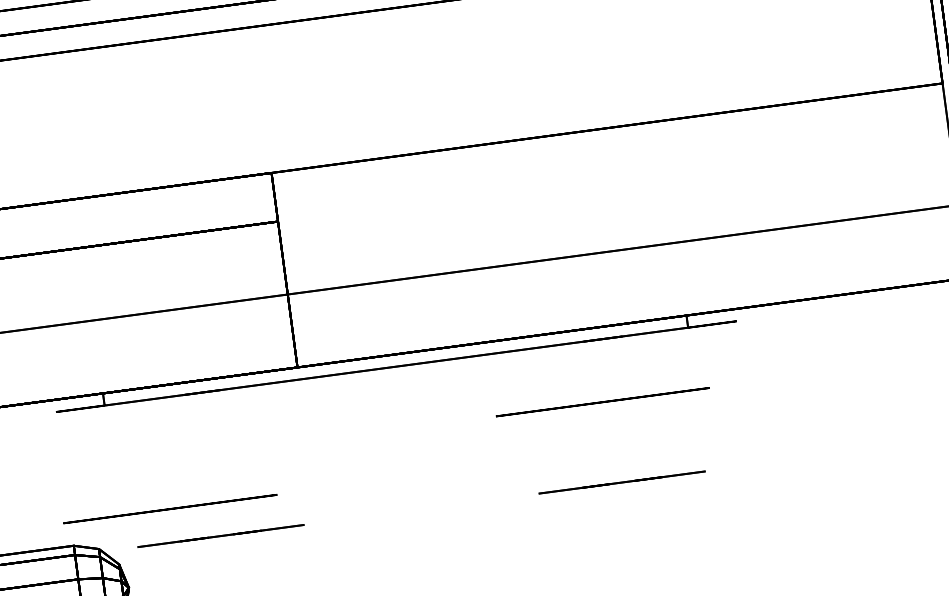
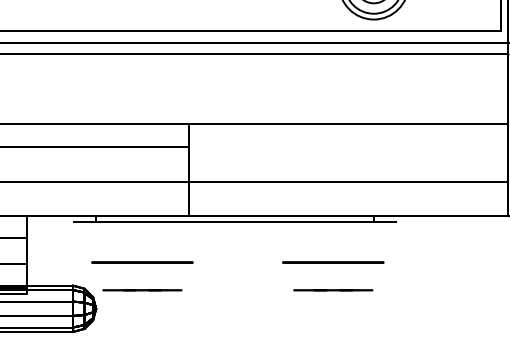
circle: (603, 402) -> (333, 262), moved
circle: (170, 509) -> (142, 262), moved

